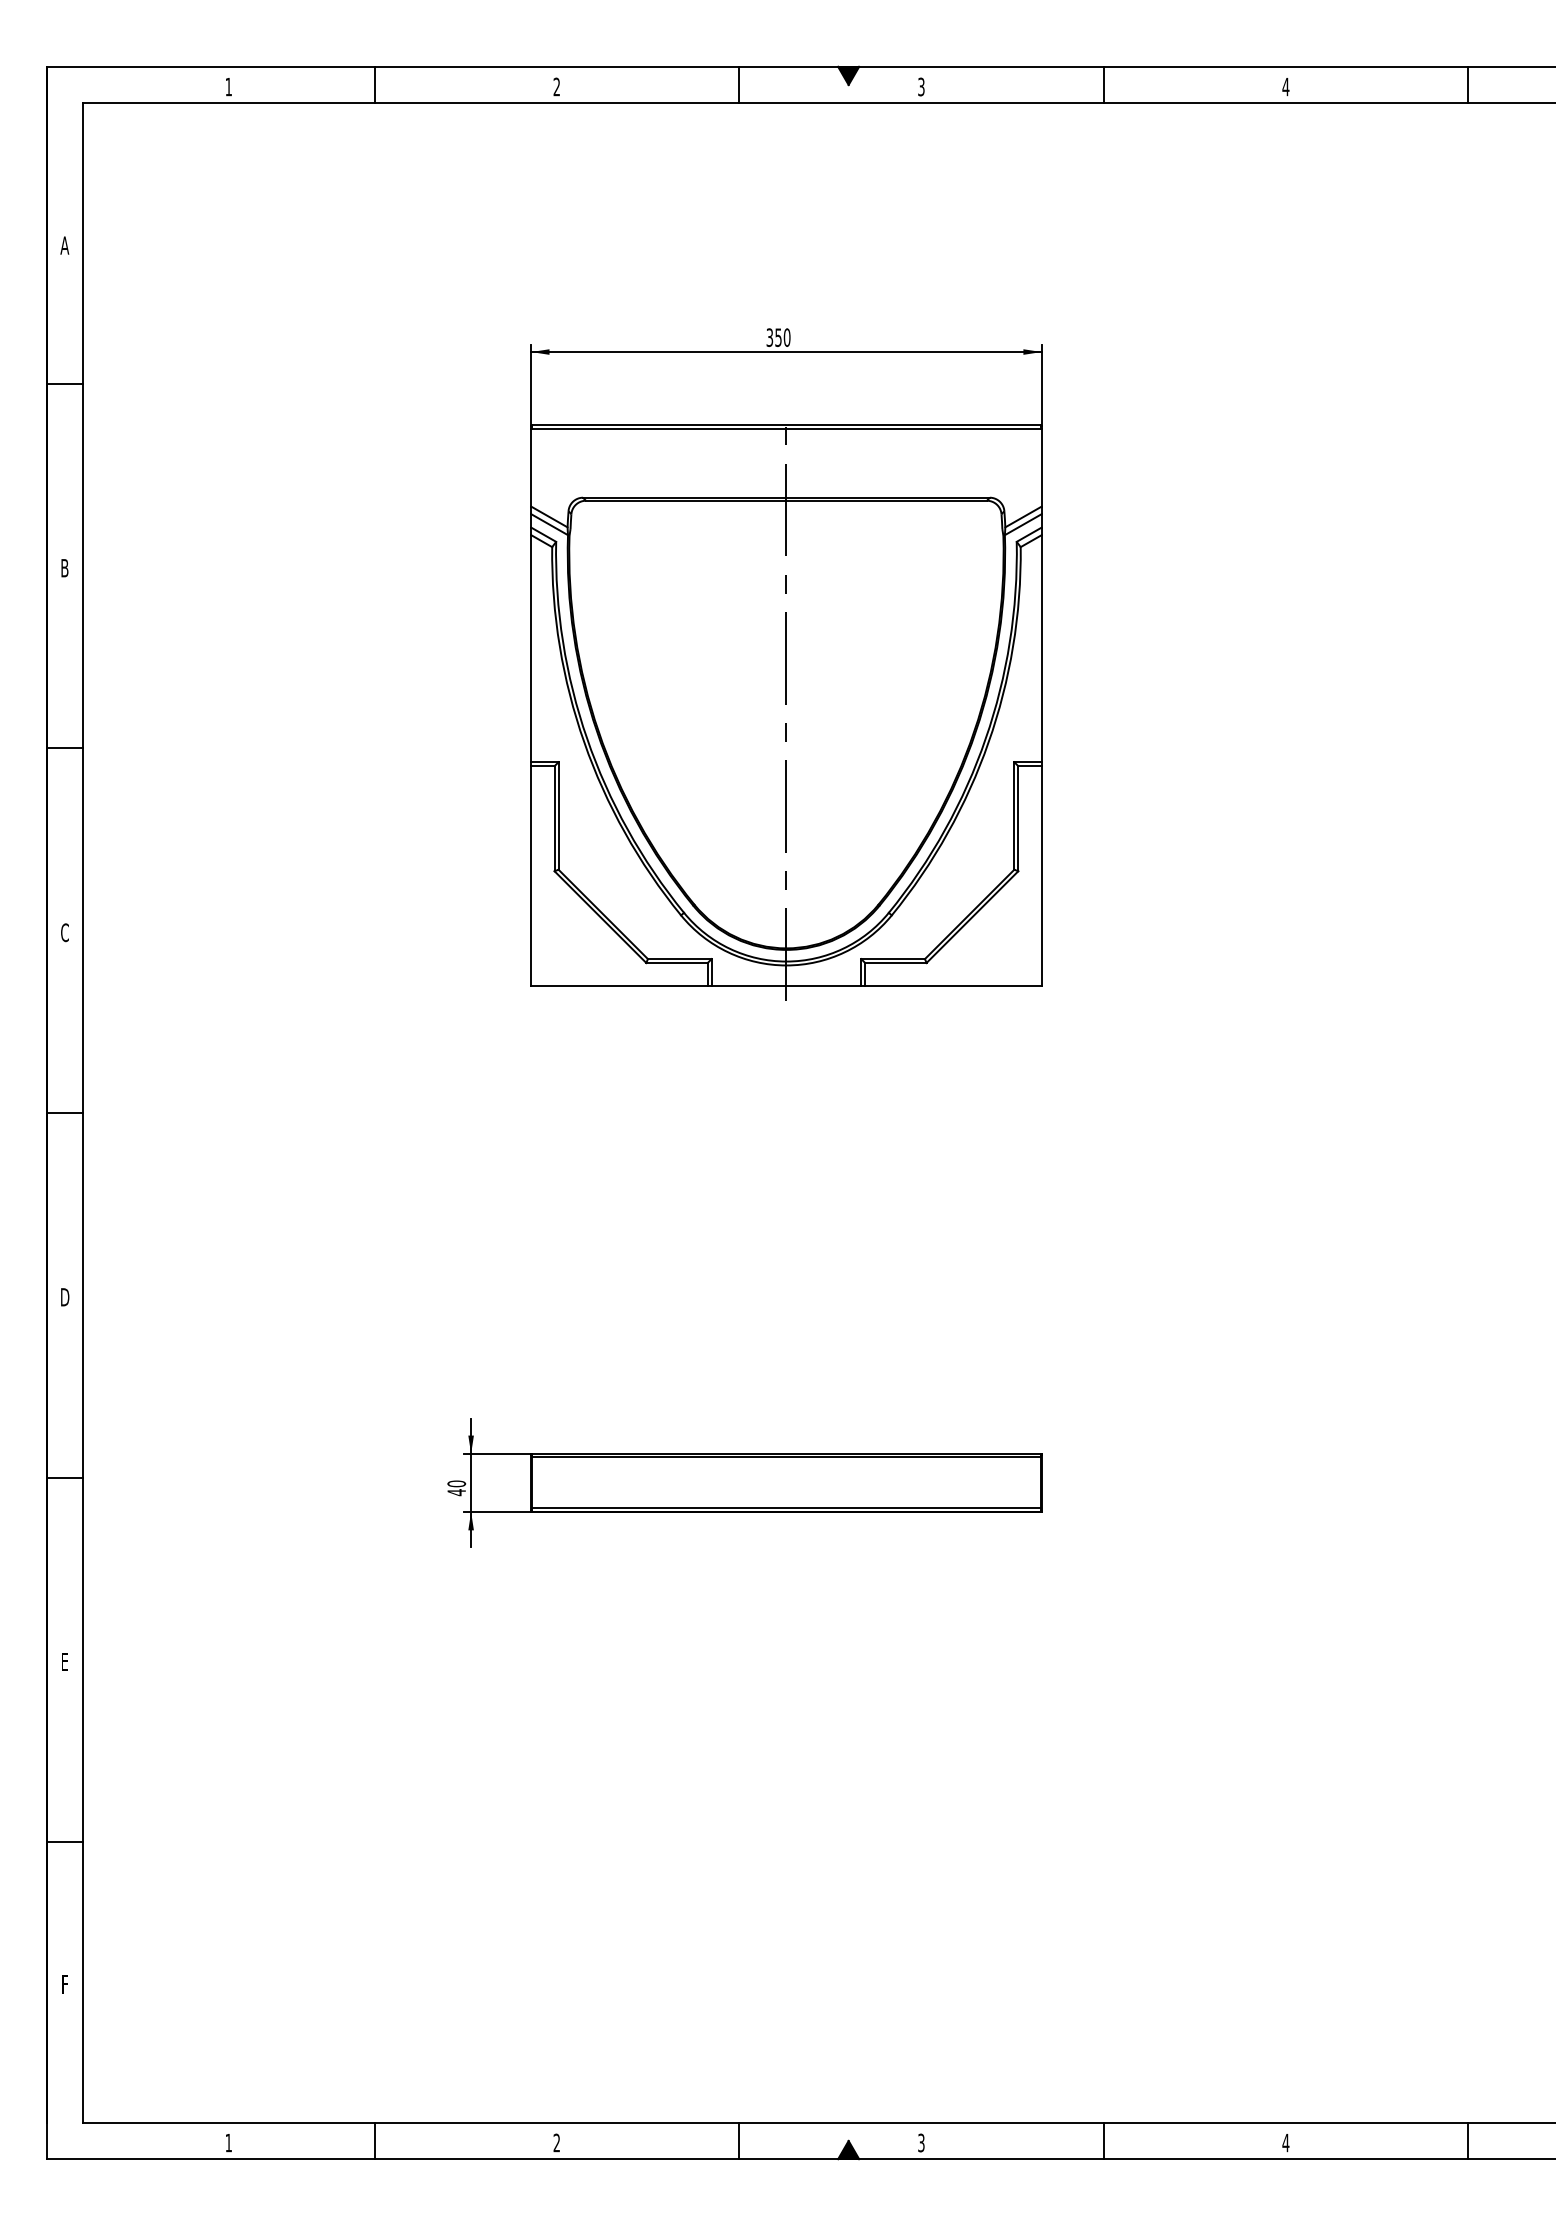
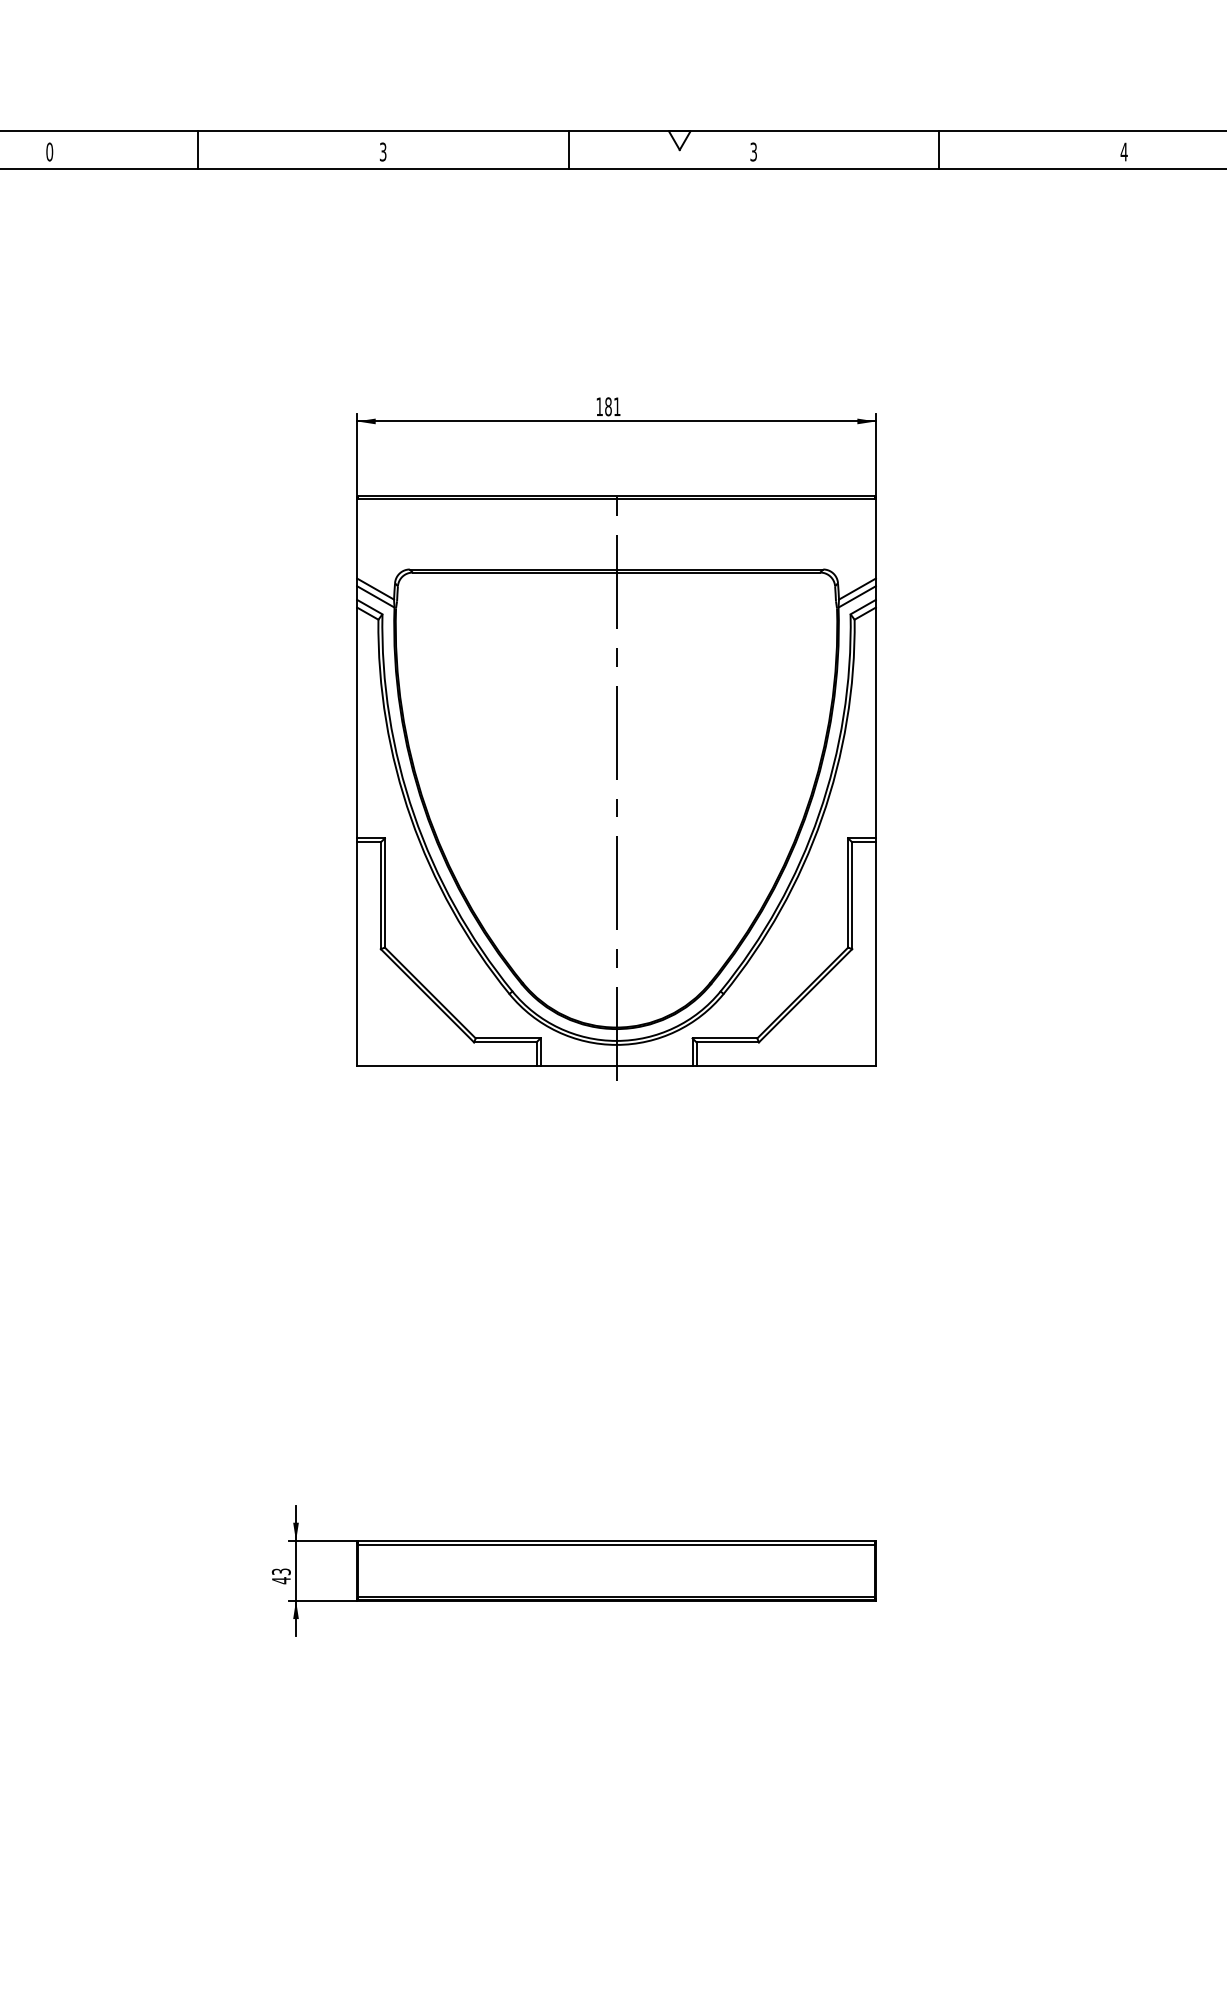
fill: (848, 75) -> (679, 140), removed
text: (228, 86) -> (49, 151), 1 -> 0
text: (556, 87) -> (382, 152), 2 -> 3
text: (778, 337) -> (608, 406), 350 -> 181
text: (456, 1483) -> (281, 1571), 40 -> 43

